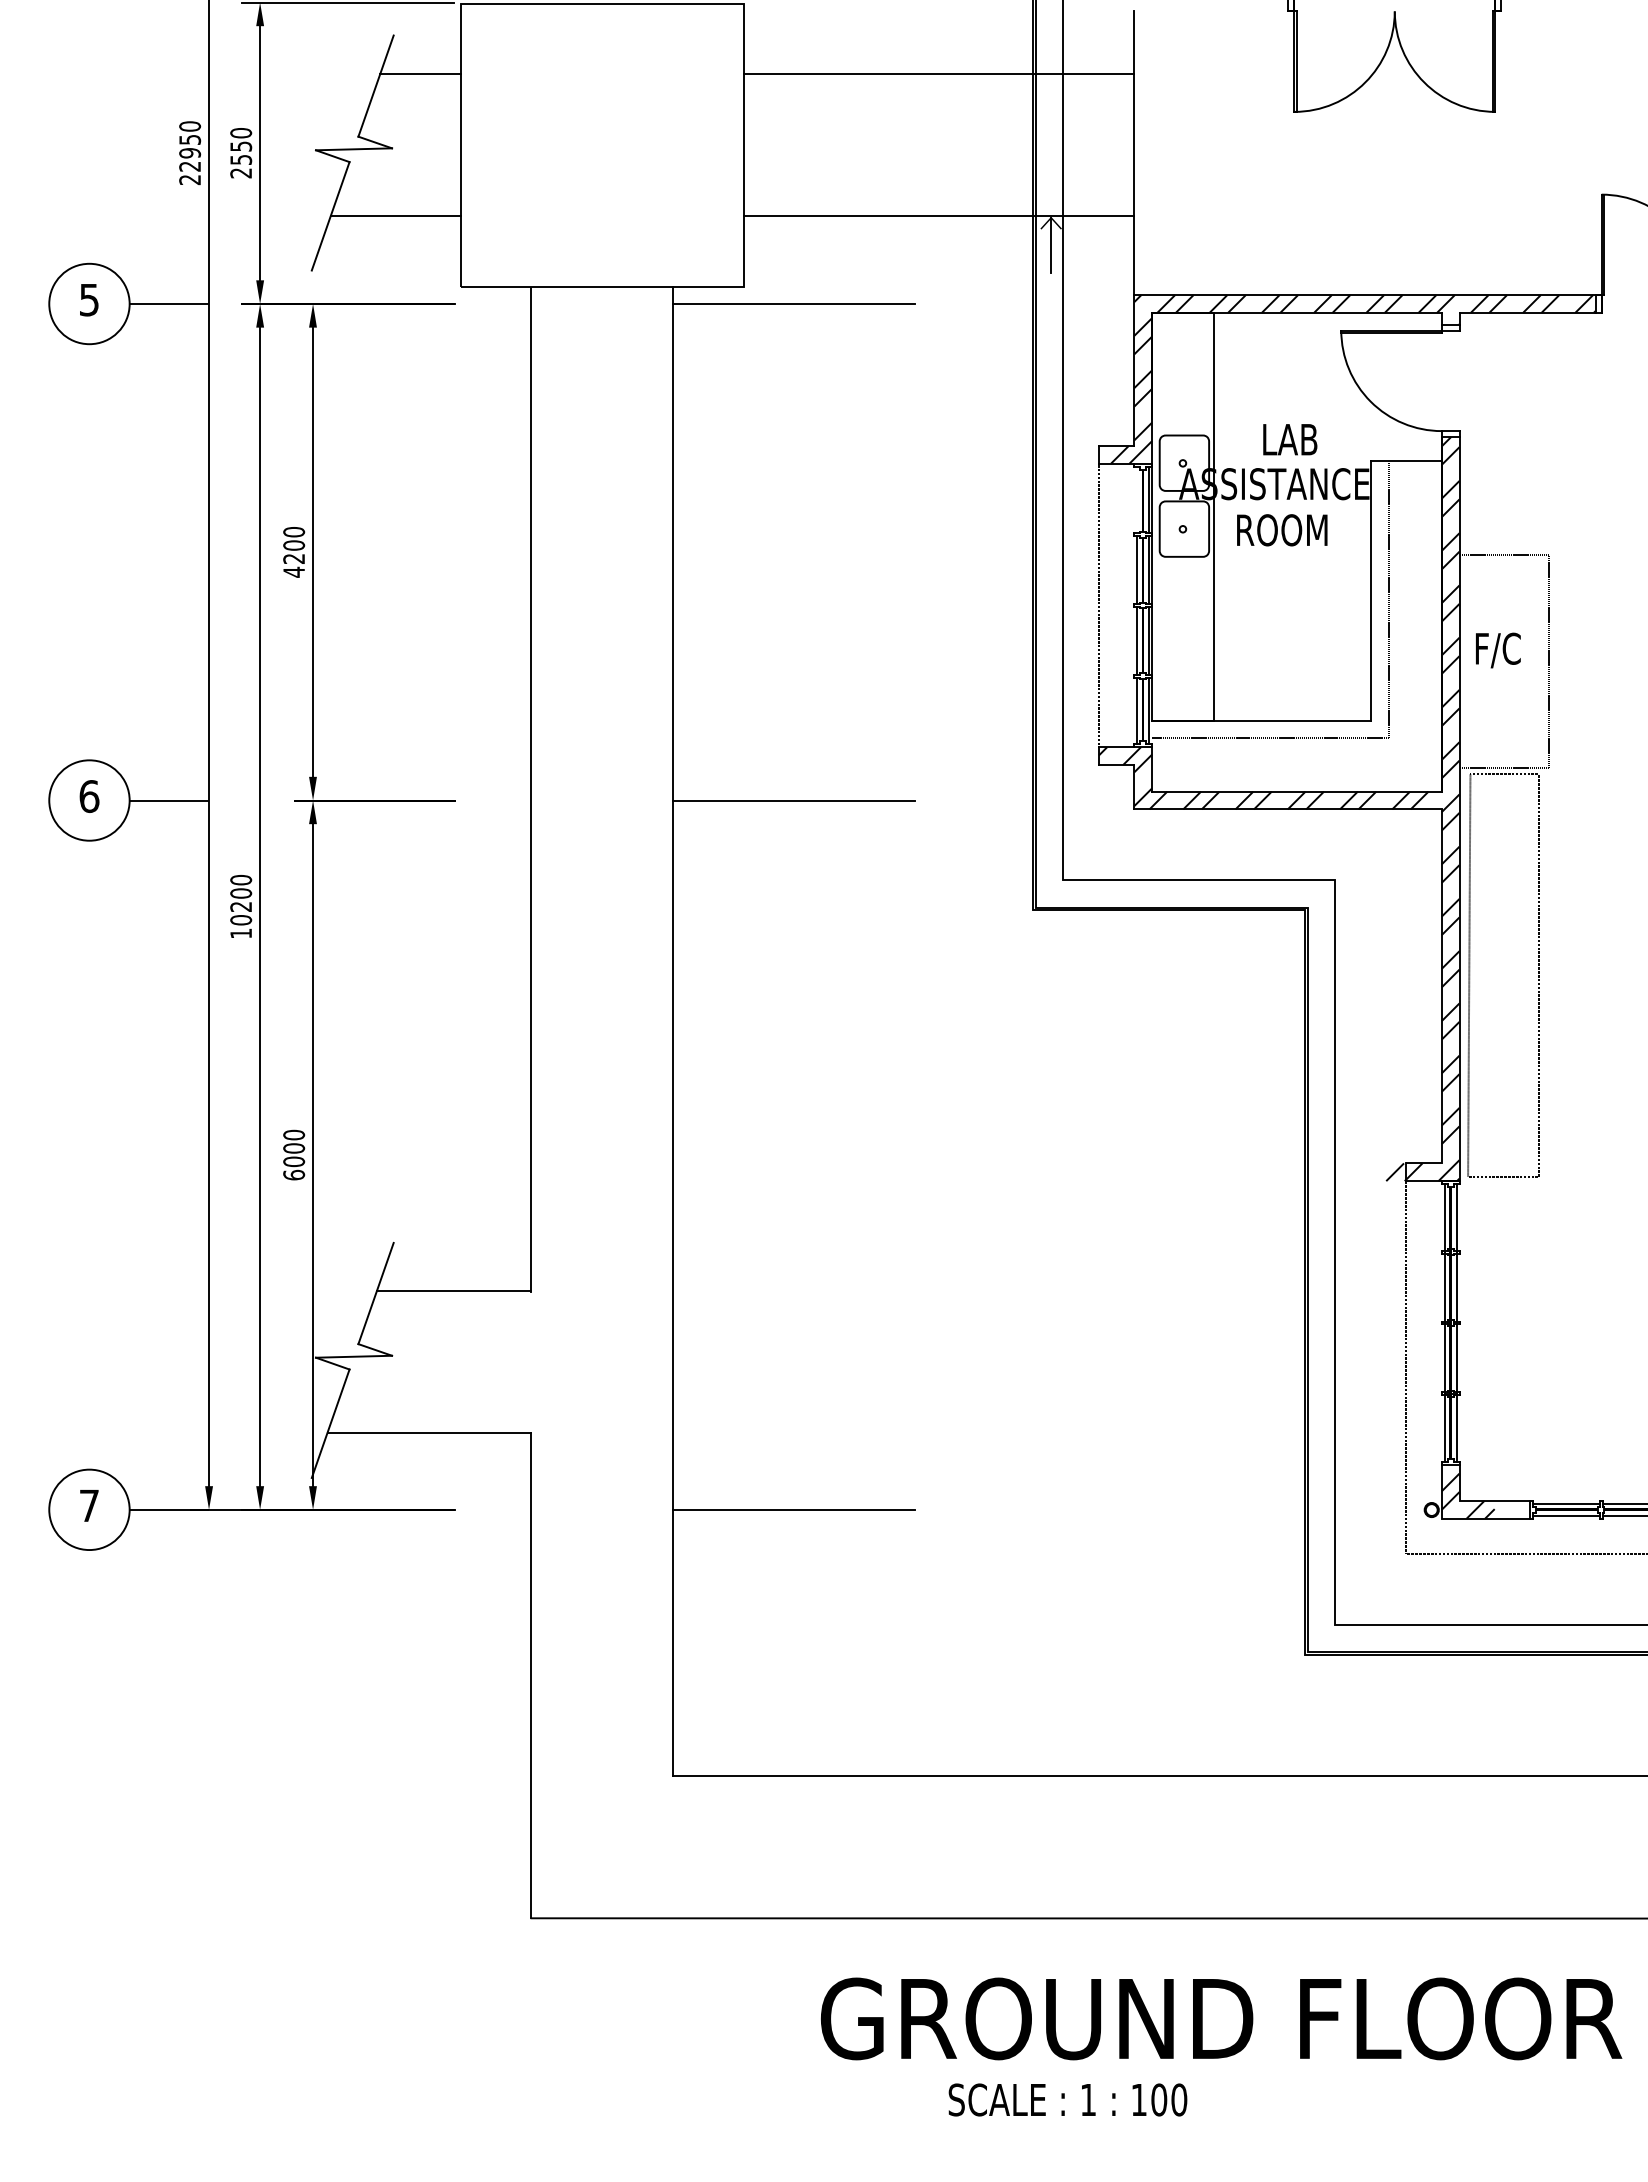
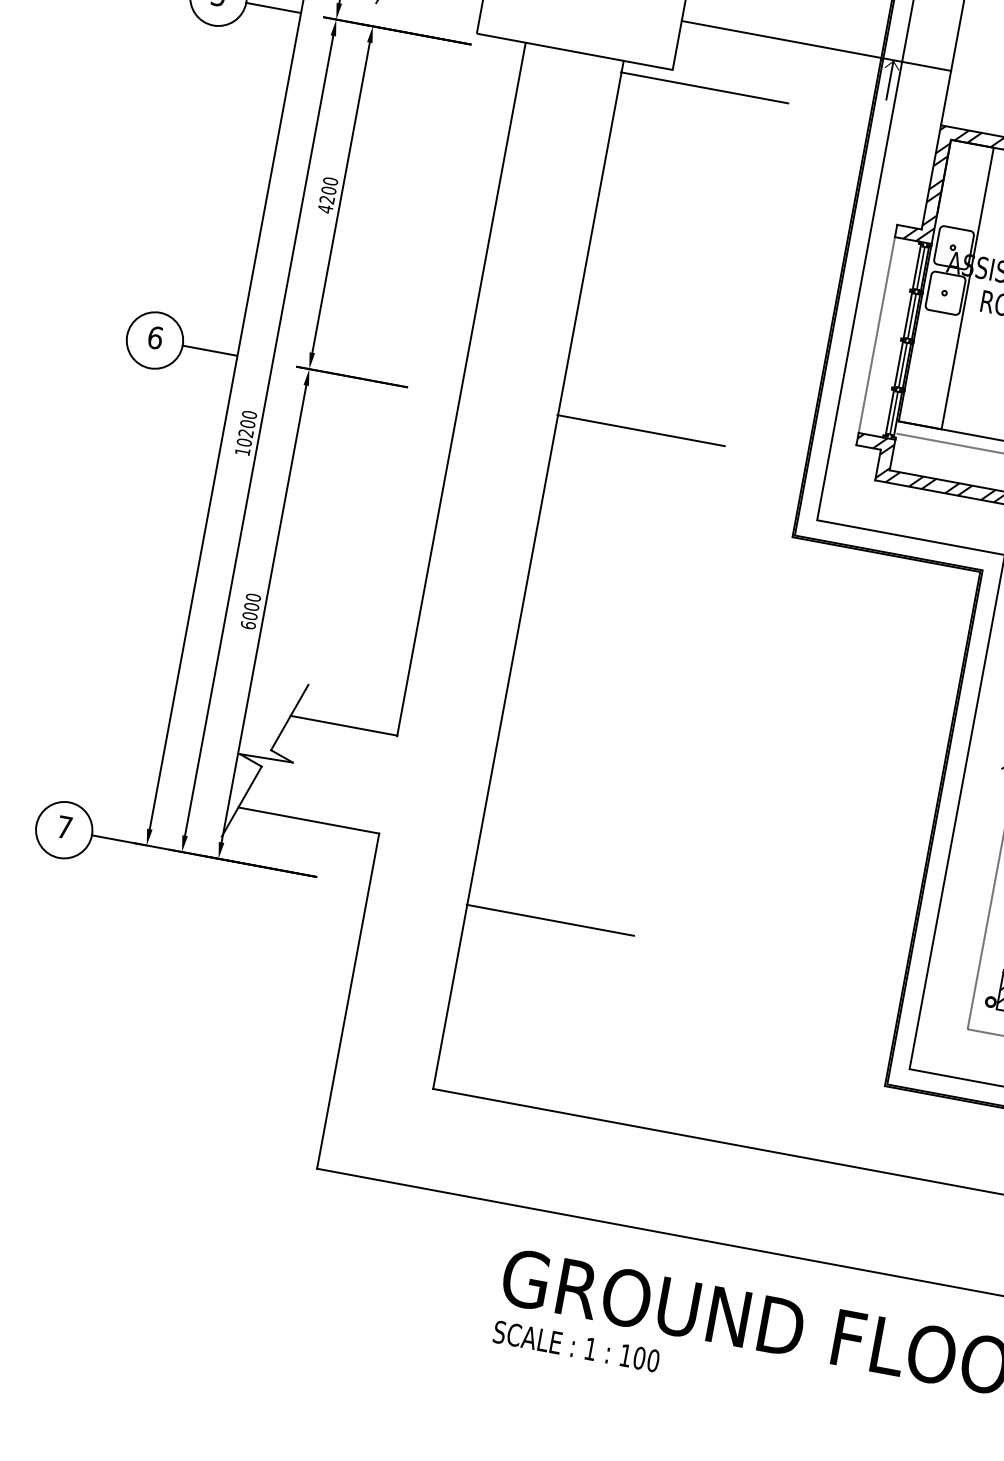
line: (1137, 499) -> (917, 266), added
text: (1067, 2099) -> (576, 1346), moved

